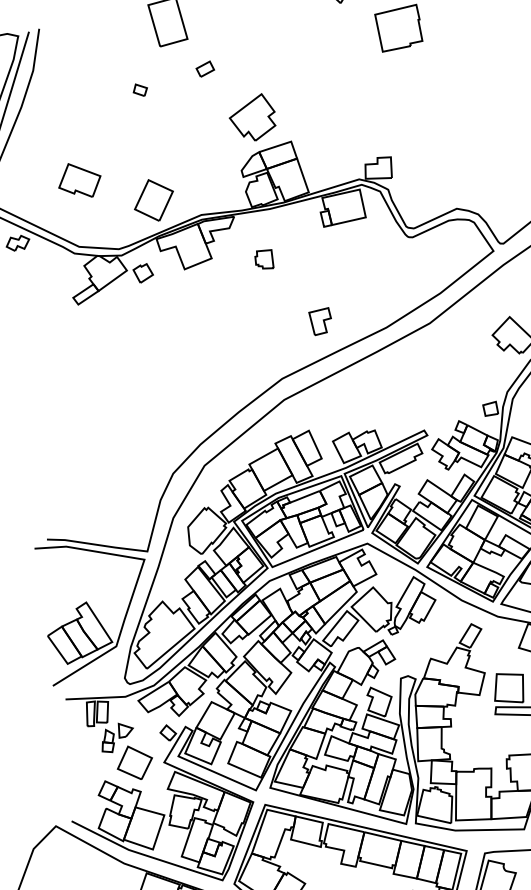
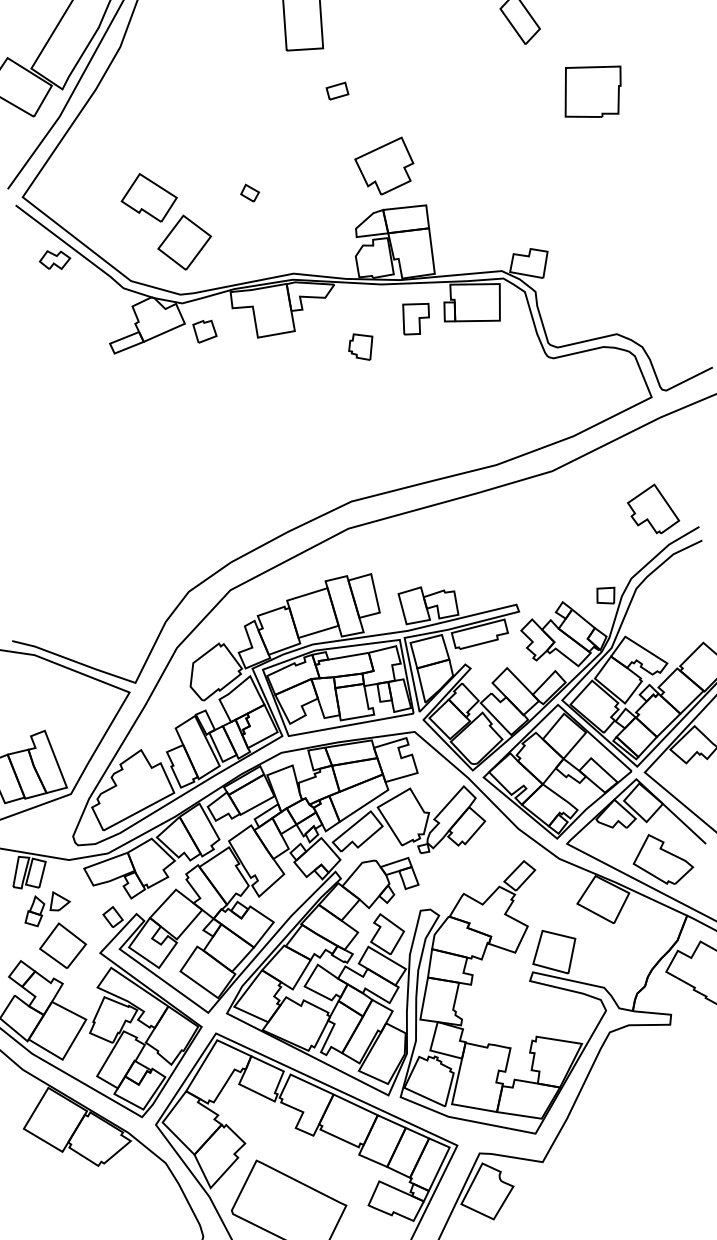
part: (139, 89) -> (249, 192), moved
part: (153, 200) -> (184, 242), moved
part: (321, 322) -> (415, 319), moved

